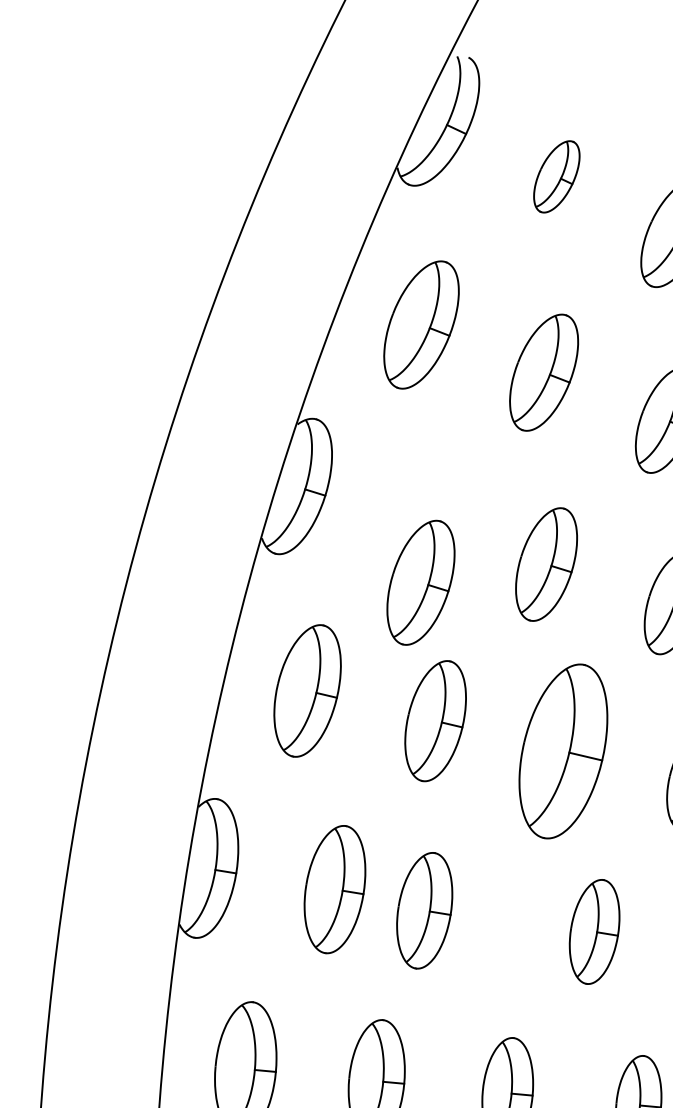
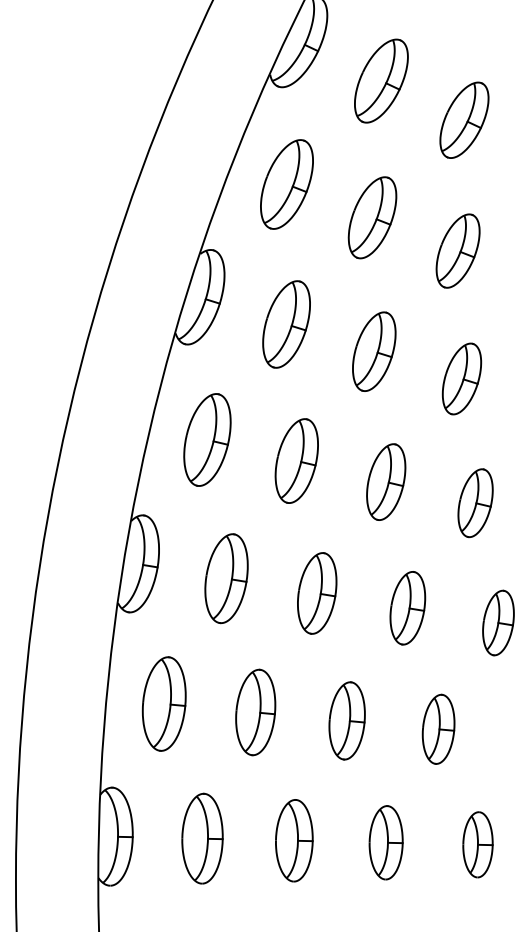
part: (556, 176) -> (381, 80), size x1.67
part: (420, 582) -> (286, 324), moved
part: (564, 750) -> (386, 481), size x0.62
part: (425, 910) -> (317, 593), moved

